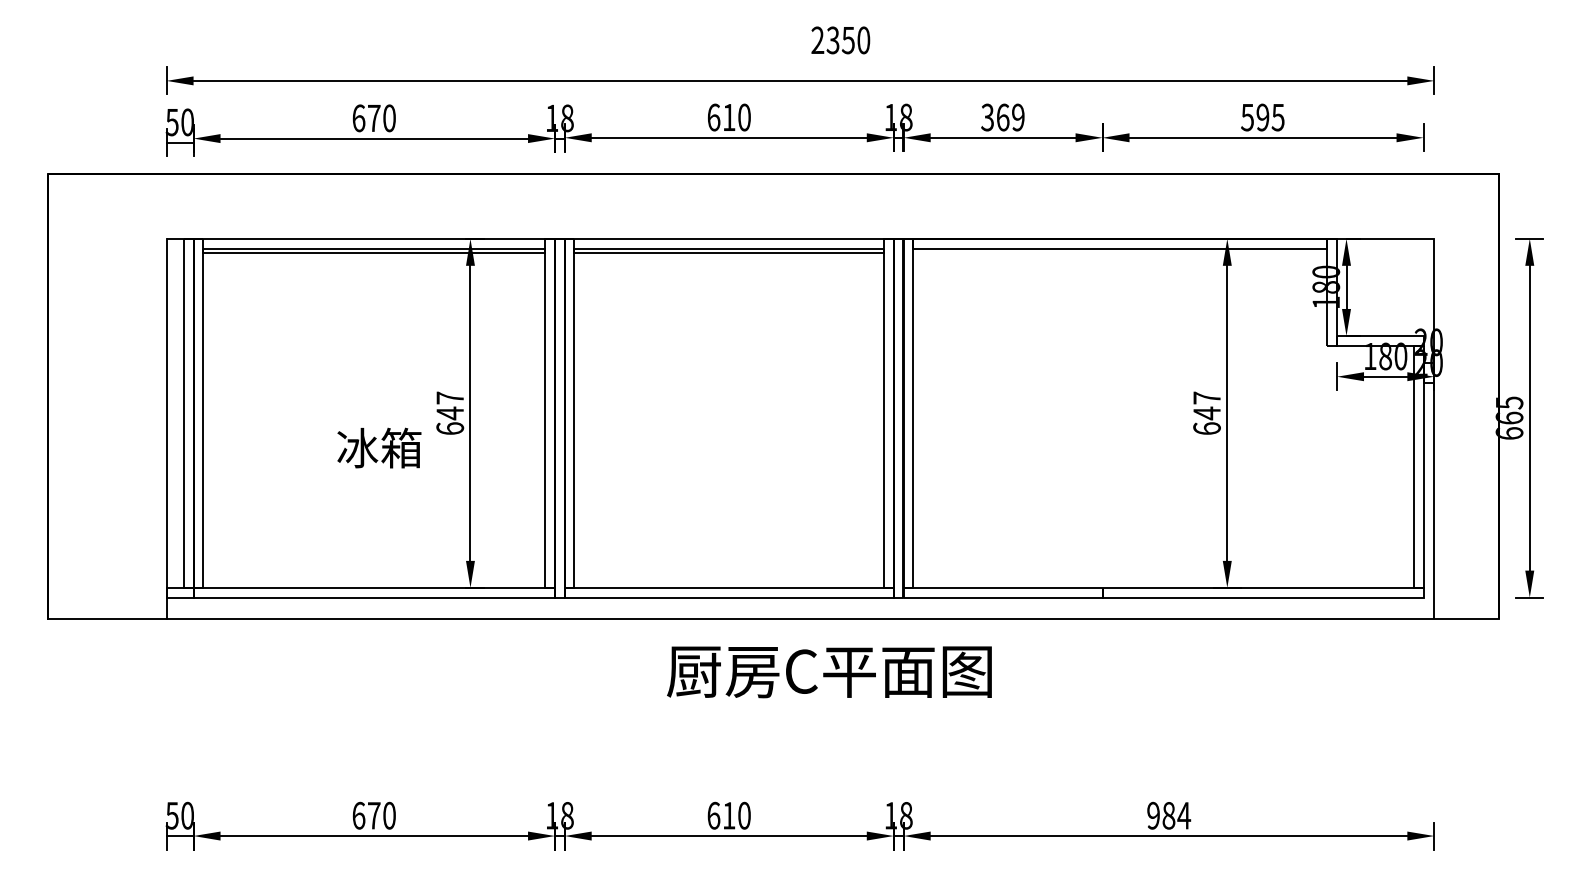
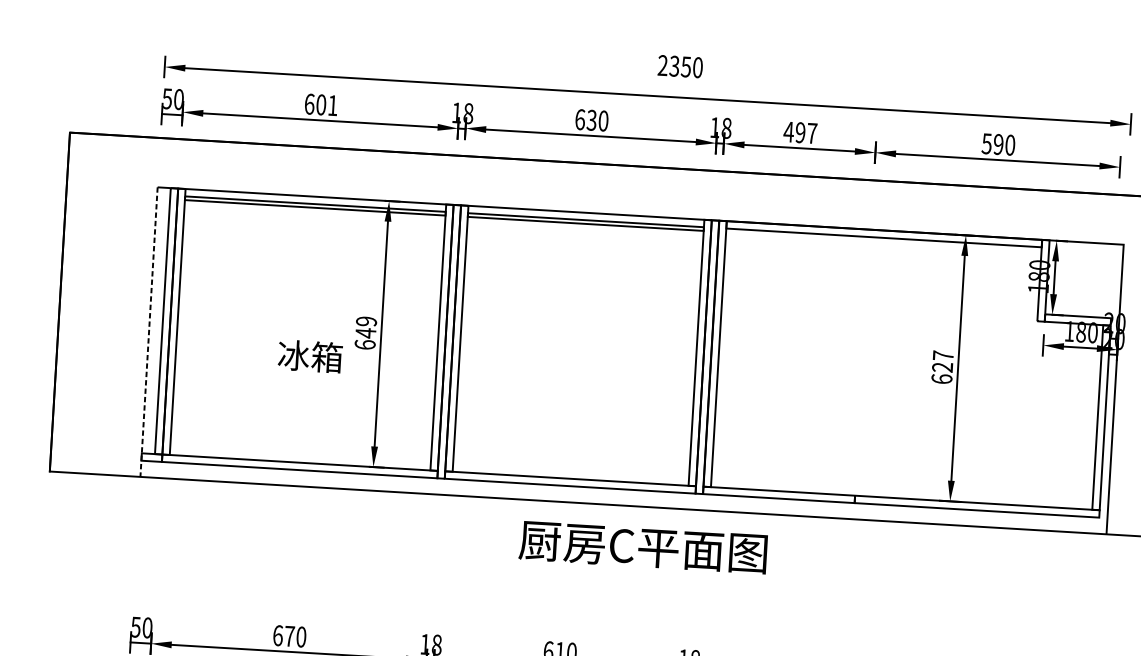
text: (728, 117) -> (591, 120), 610 -> 630
text: (1002, 117) -> (800, 132), 369 -> 497
text: (1277, 117) -> (1009, 145), 595 -> 590
text: (381, 118) -> (326, 105), 670 -> 601
text: (450, 397) -> (366, 321), 647 -> 649
text: (1206, 413) -> (942, 367), 647 -> 627
line: (166, 428) -> (148, 331), solid -> dashed

